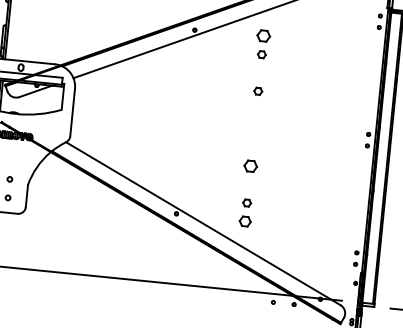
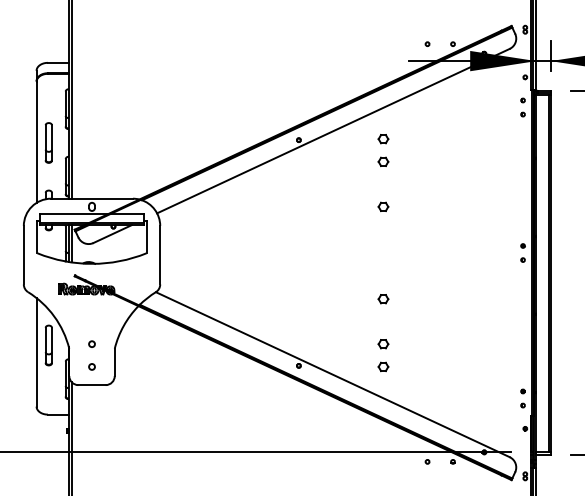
part: (263, 36) -> (383, 139), size x0.62
part: (250, 166) -> (383, 299), size x0.62
part: (245, 221) -> (383, 366), size x0.71

